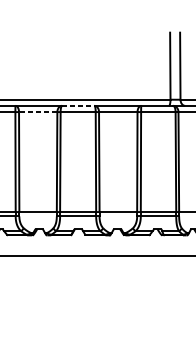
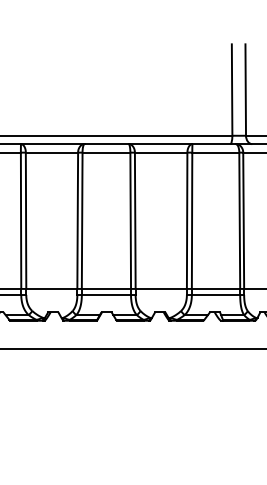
line: (78, 106) -> (107, 144), dashed -> solid
line: (37, 111) -> (51, 152), dashed -> solid

